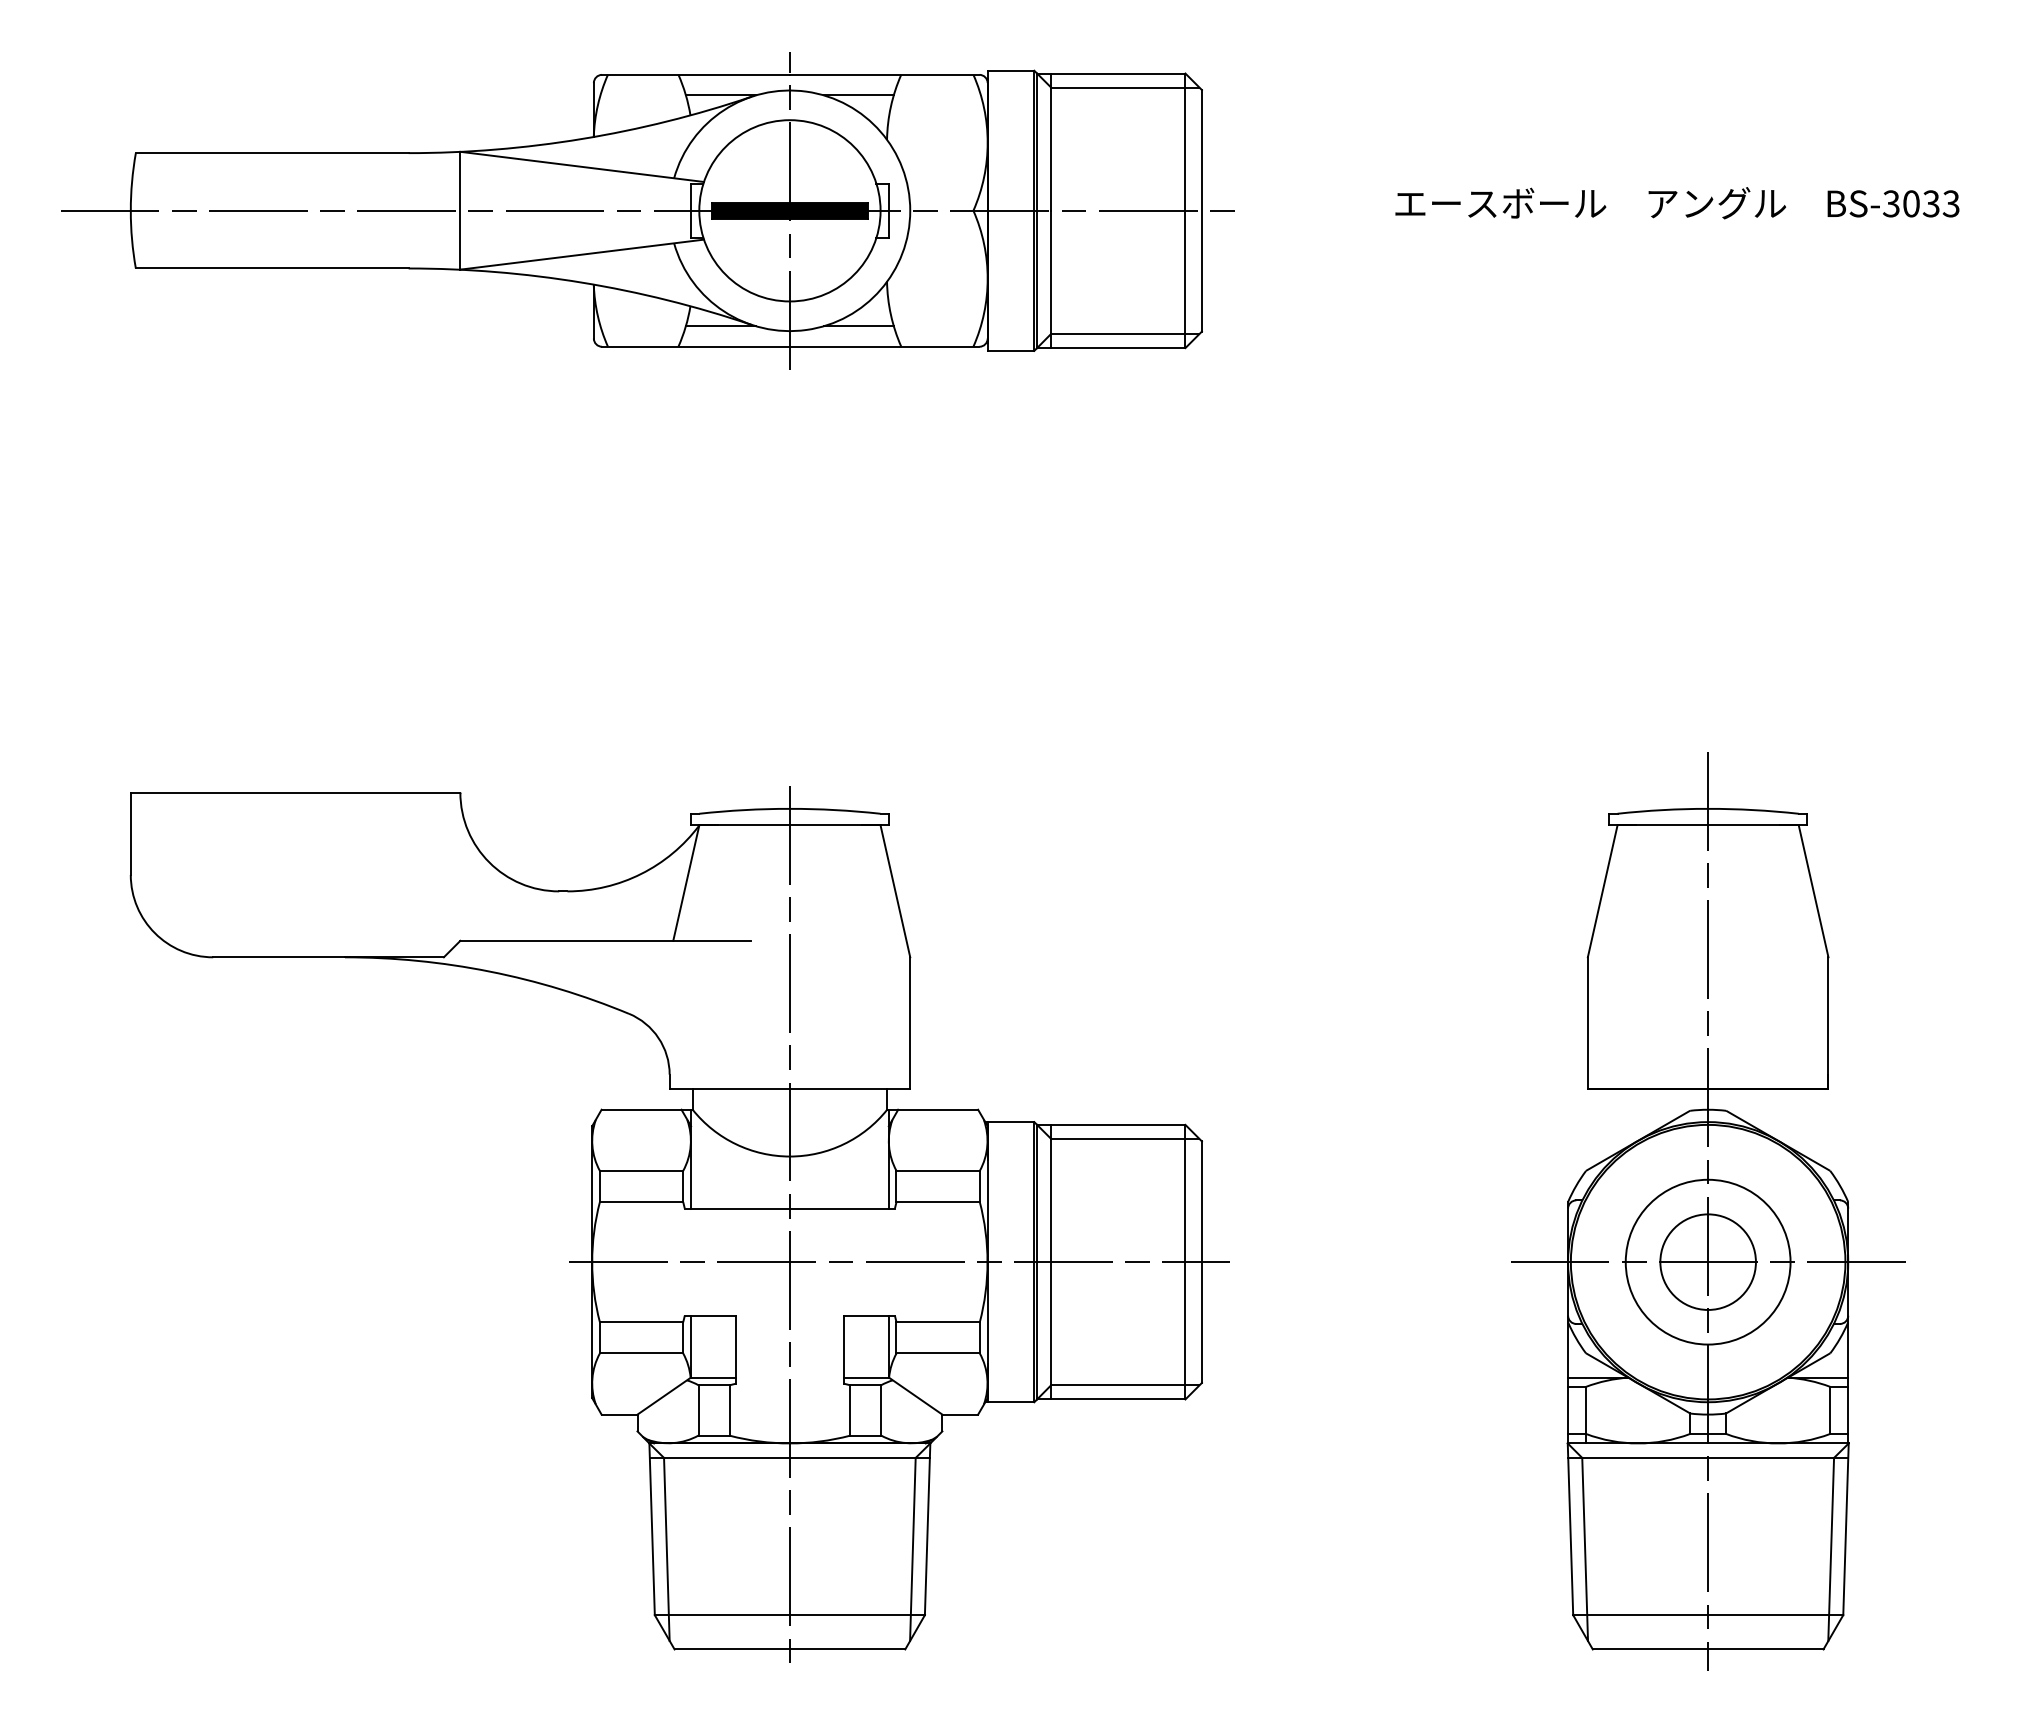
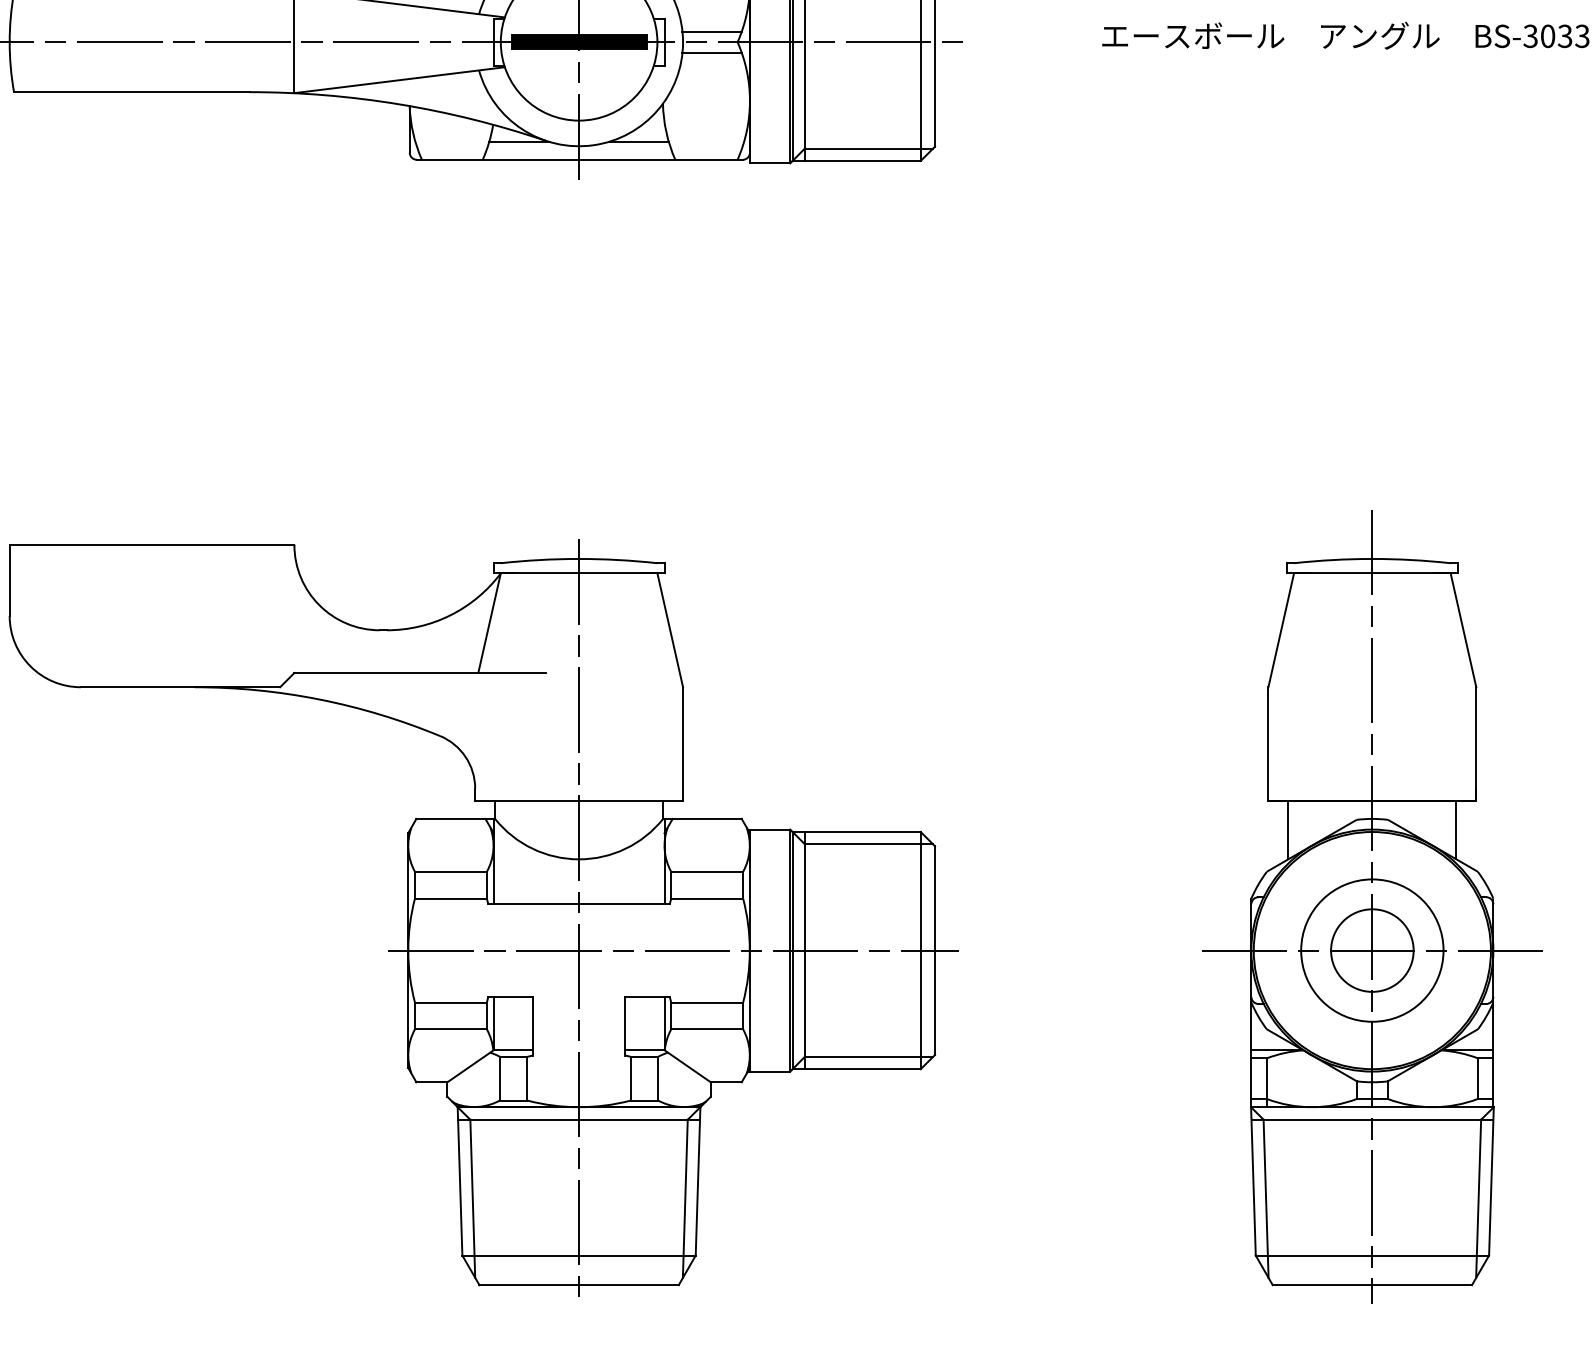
line: (943, 198) -> (711, 31), added
line: (943, 223) -> (711, 53), added
line: (1610, 1122) -> (1287, 829), added
line: (1805, 1122) -> (1456, 829), added

